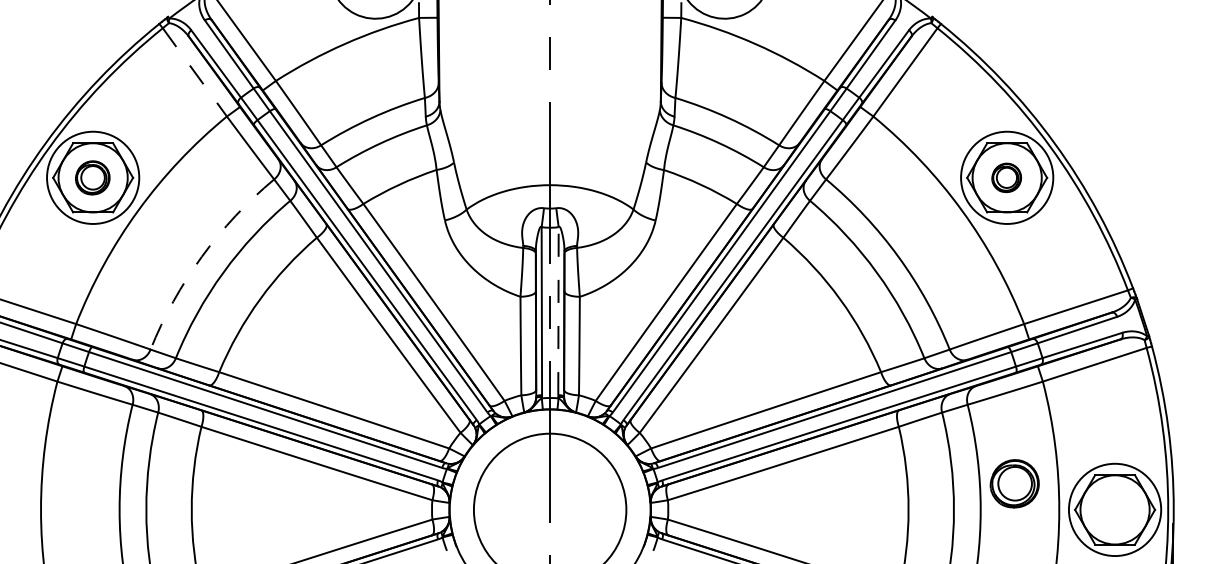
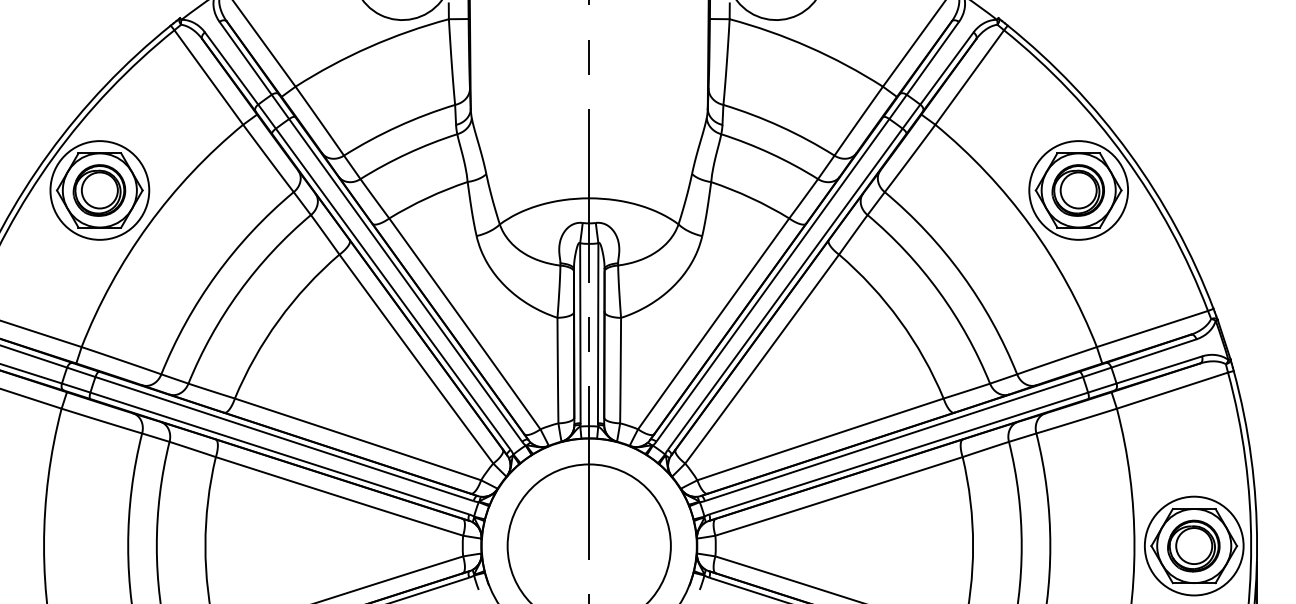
line: (195, 72) -> (209, 77), dashed -> solid
part: (92, 177) -> (99, 190), size x1.43
part: (1006, 177) -> (1077, 190), size x1.67
arc: (202, 257) -> (216, 275), dashed -> solid
line: (558, 311) -> (598, 333), dashed -> solid
part: (1014, 483) -> (1193, 545), moved

